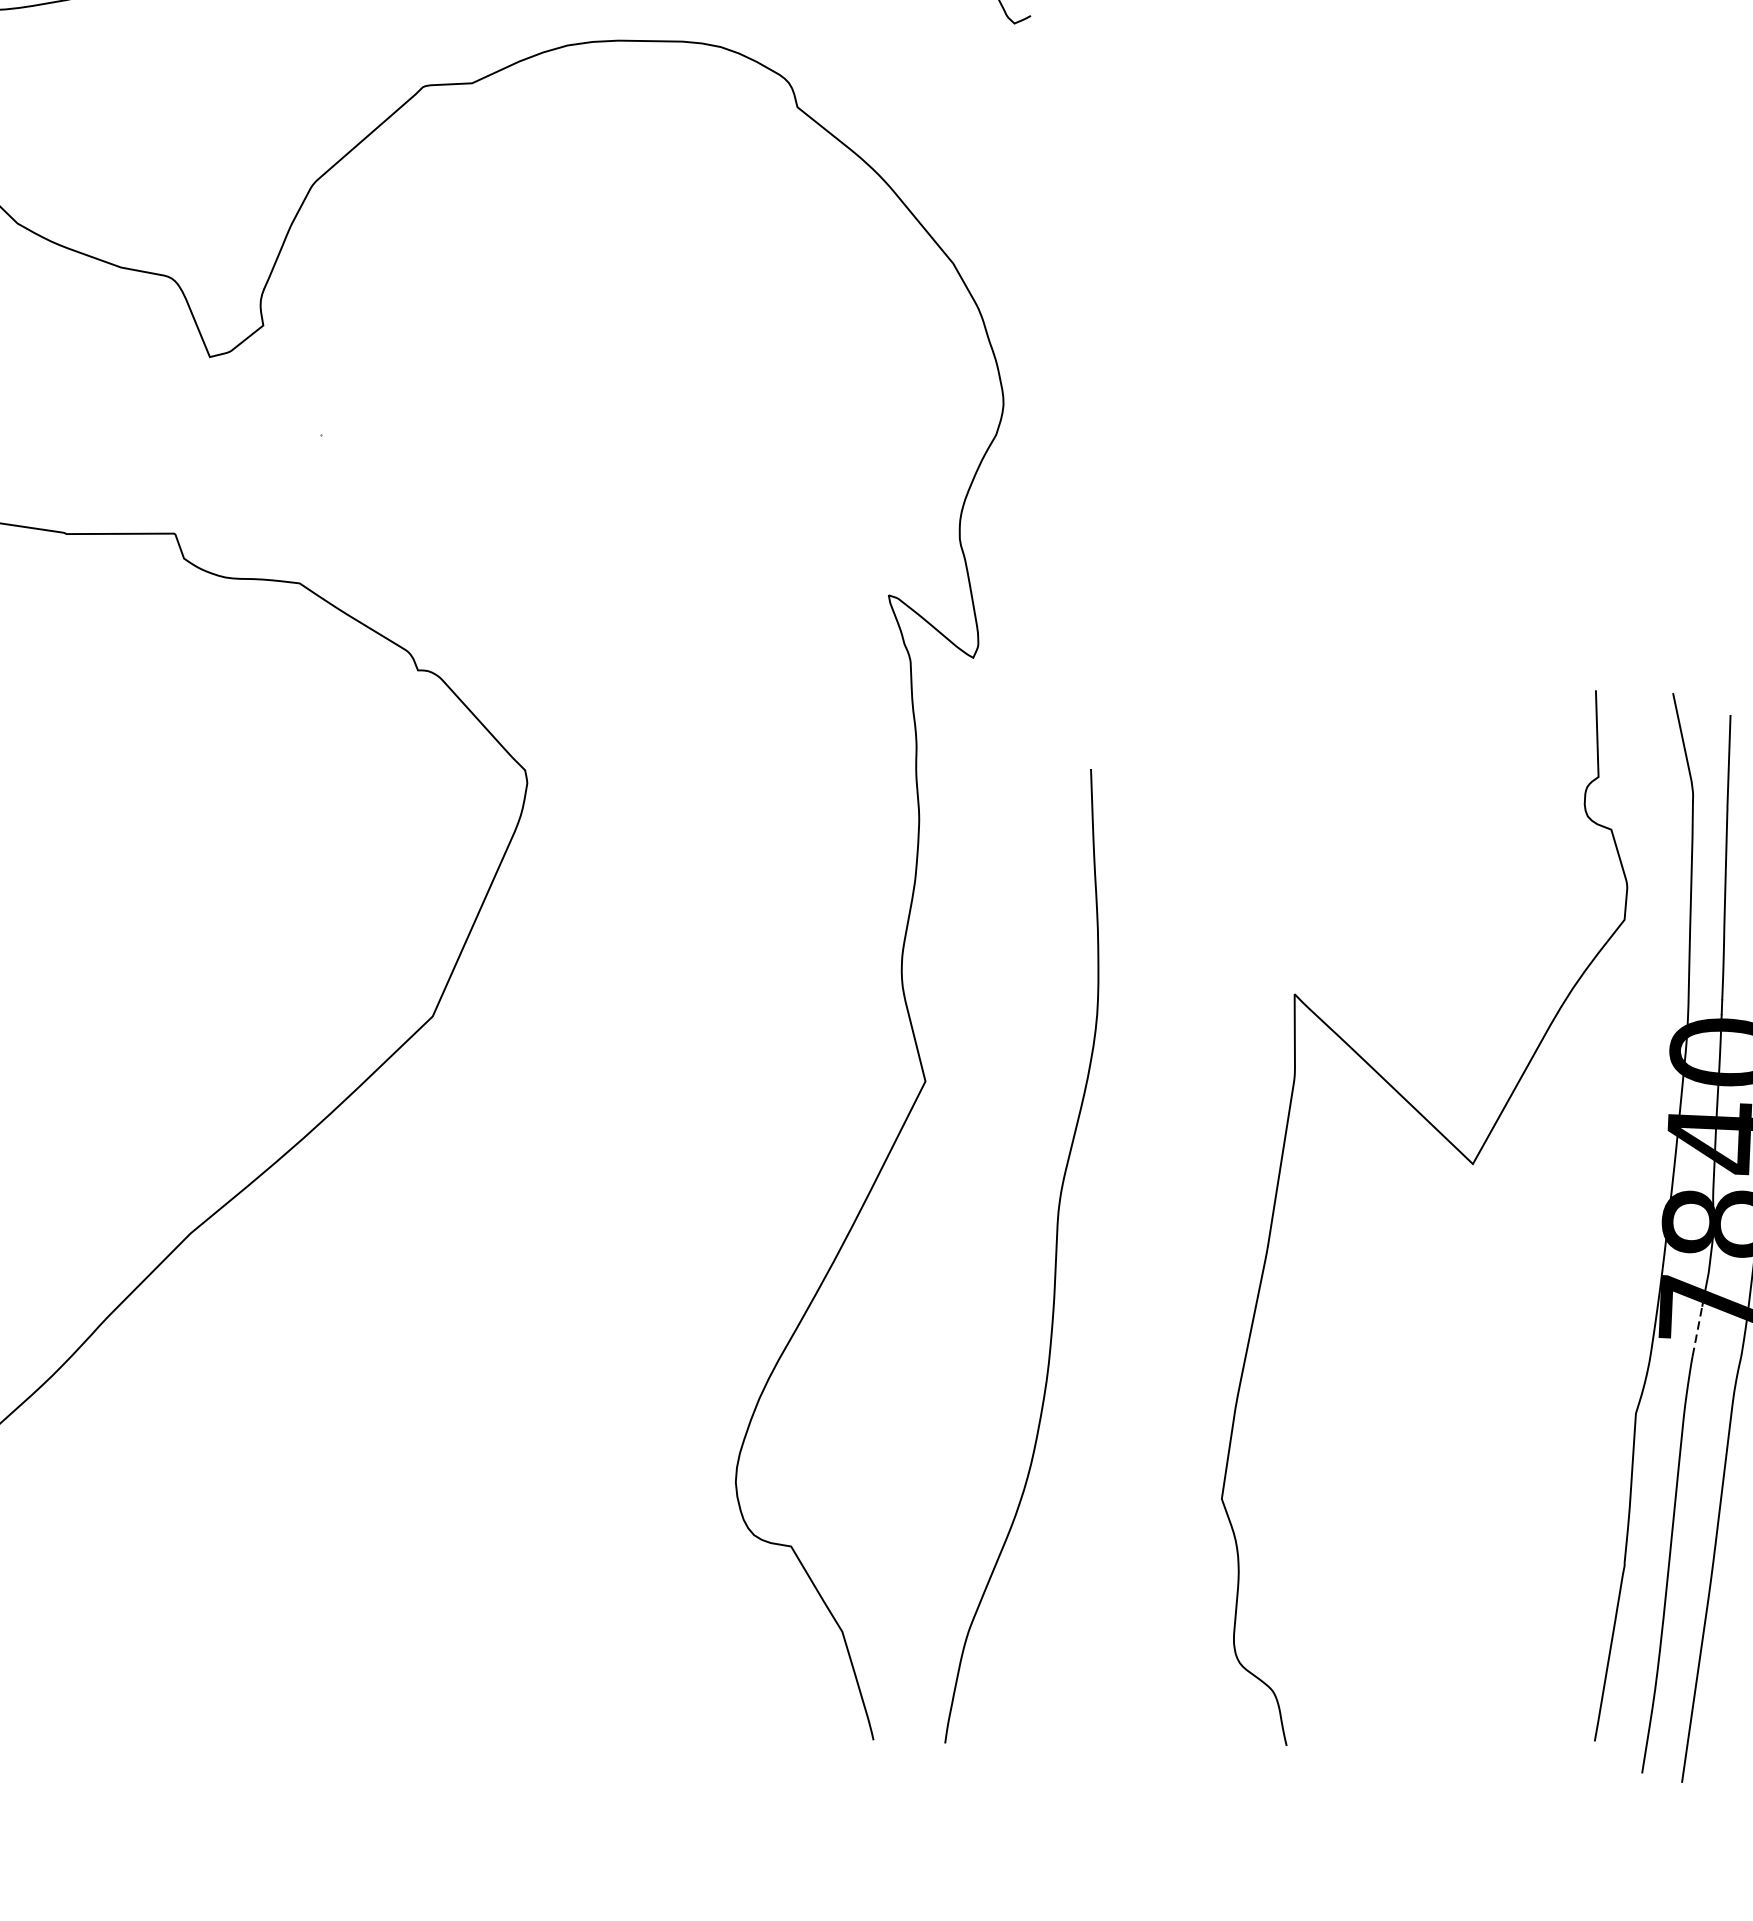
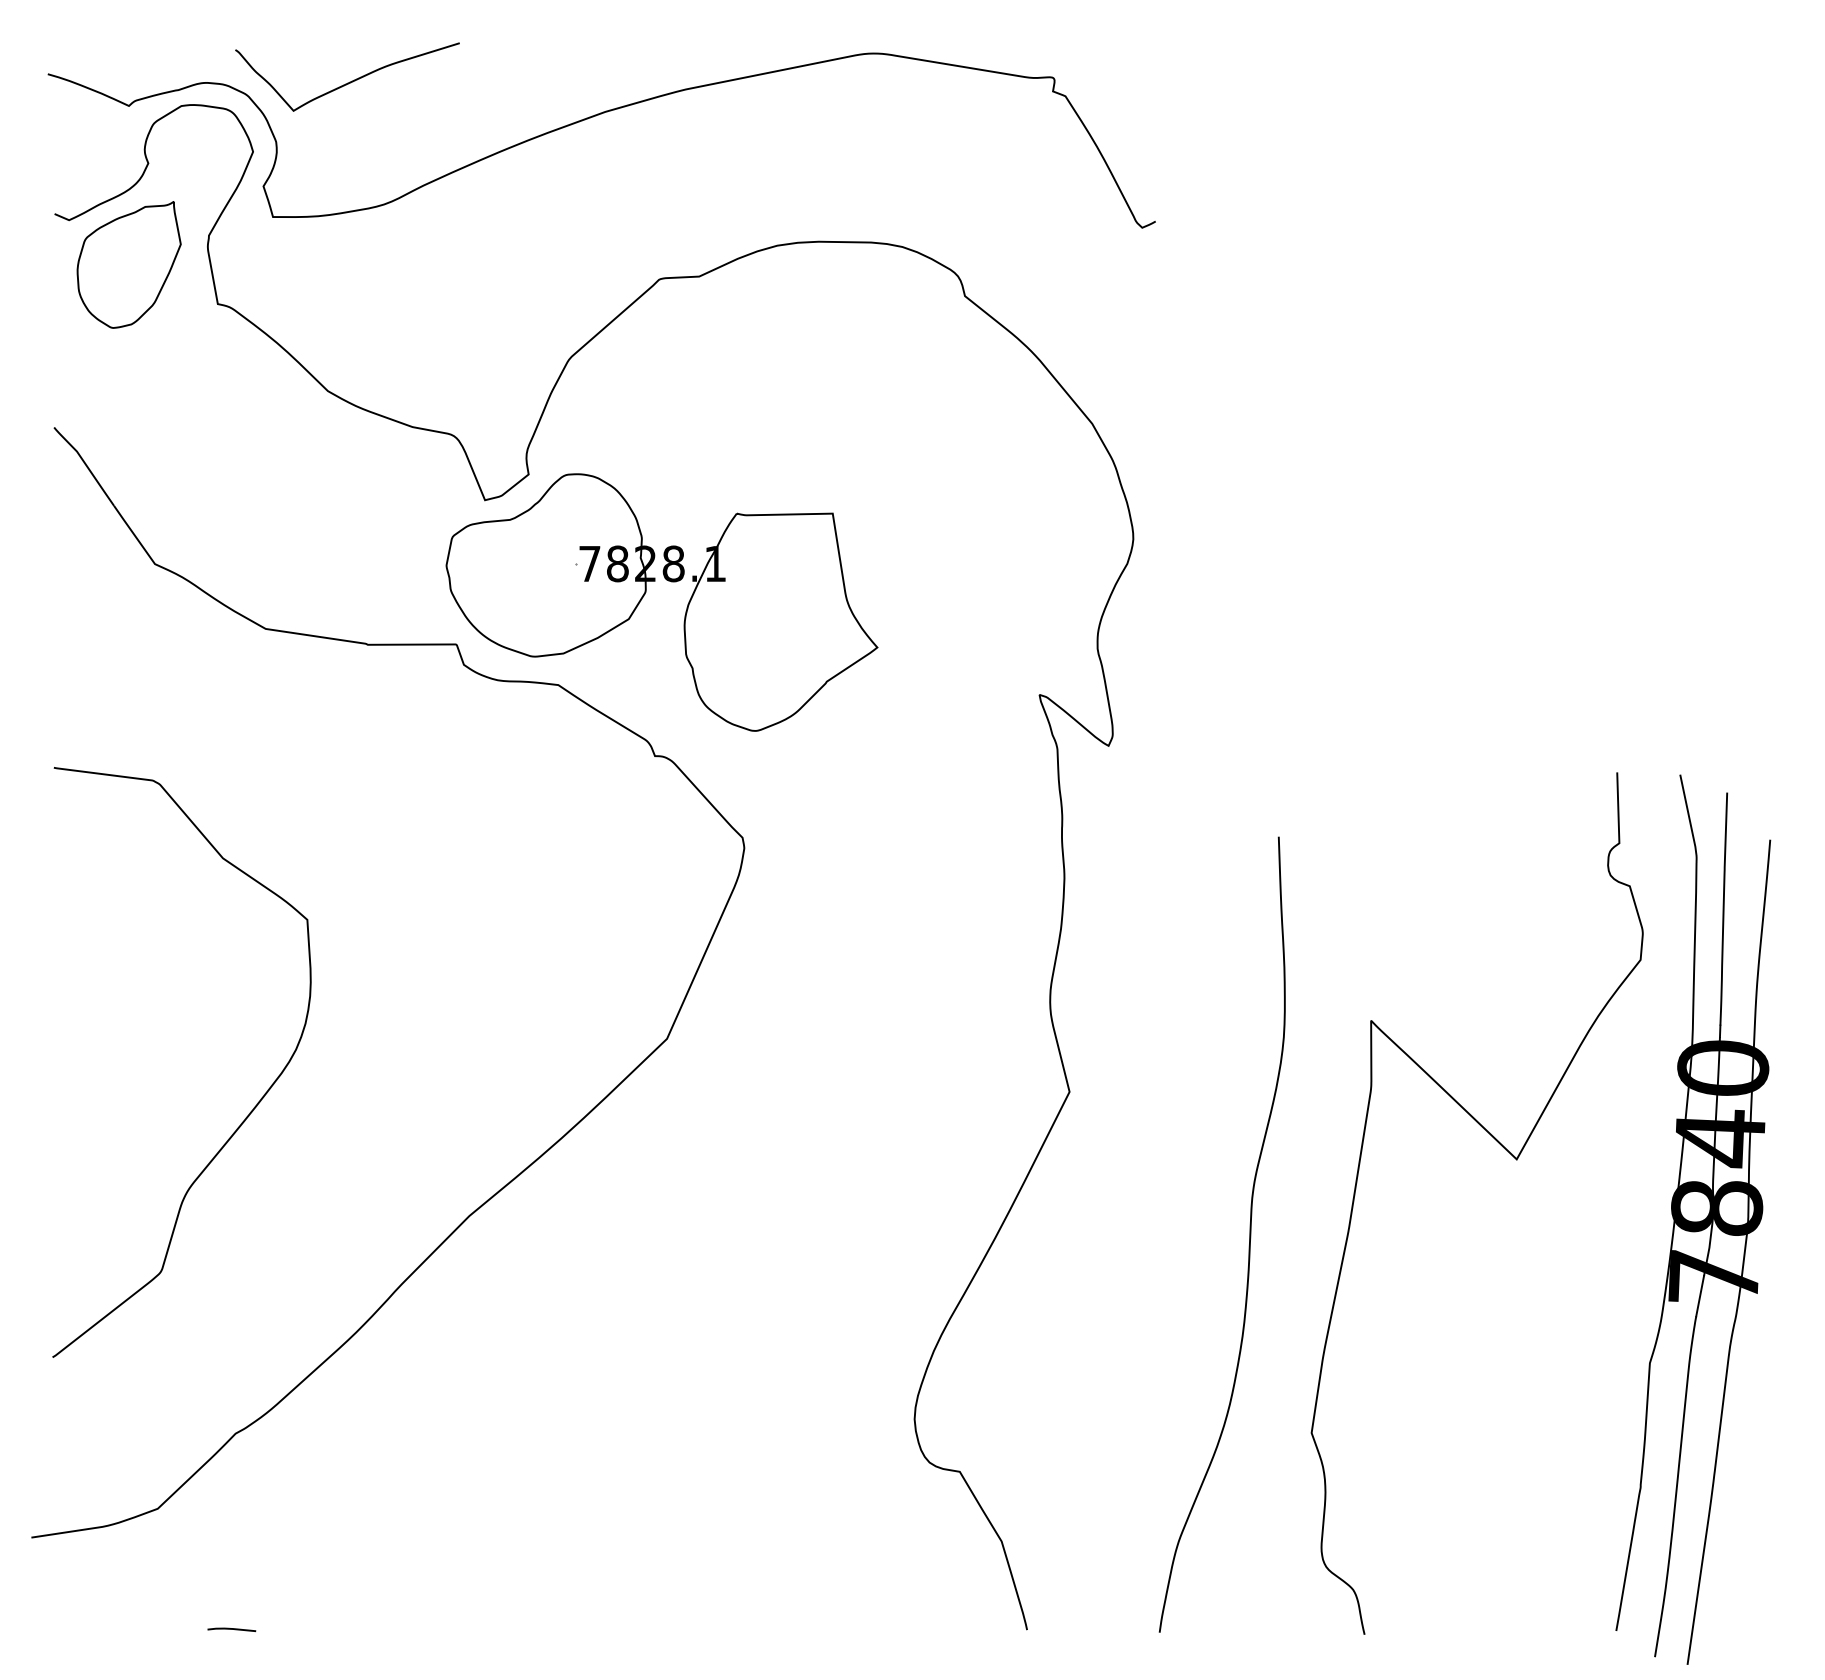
part: (406, 472) -> (645, 594), added
curve: (1055, 1255) -> (1249, 1234), moved
line: (1697, 1331) -> (1700, 1296), dashed -> solid

